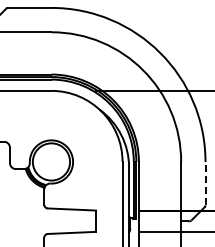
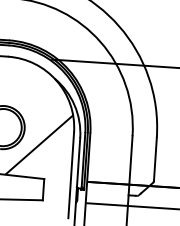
hatch: (88, 176) -> (39, 144), added
line: (205, 183) -> (155, 159), dashed -> solid

